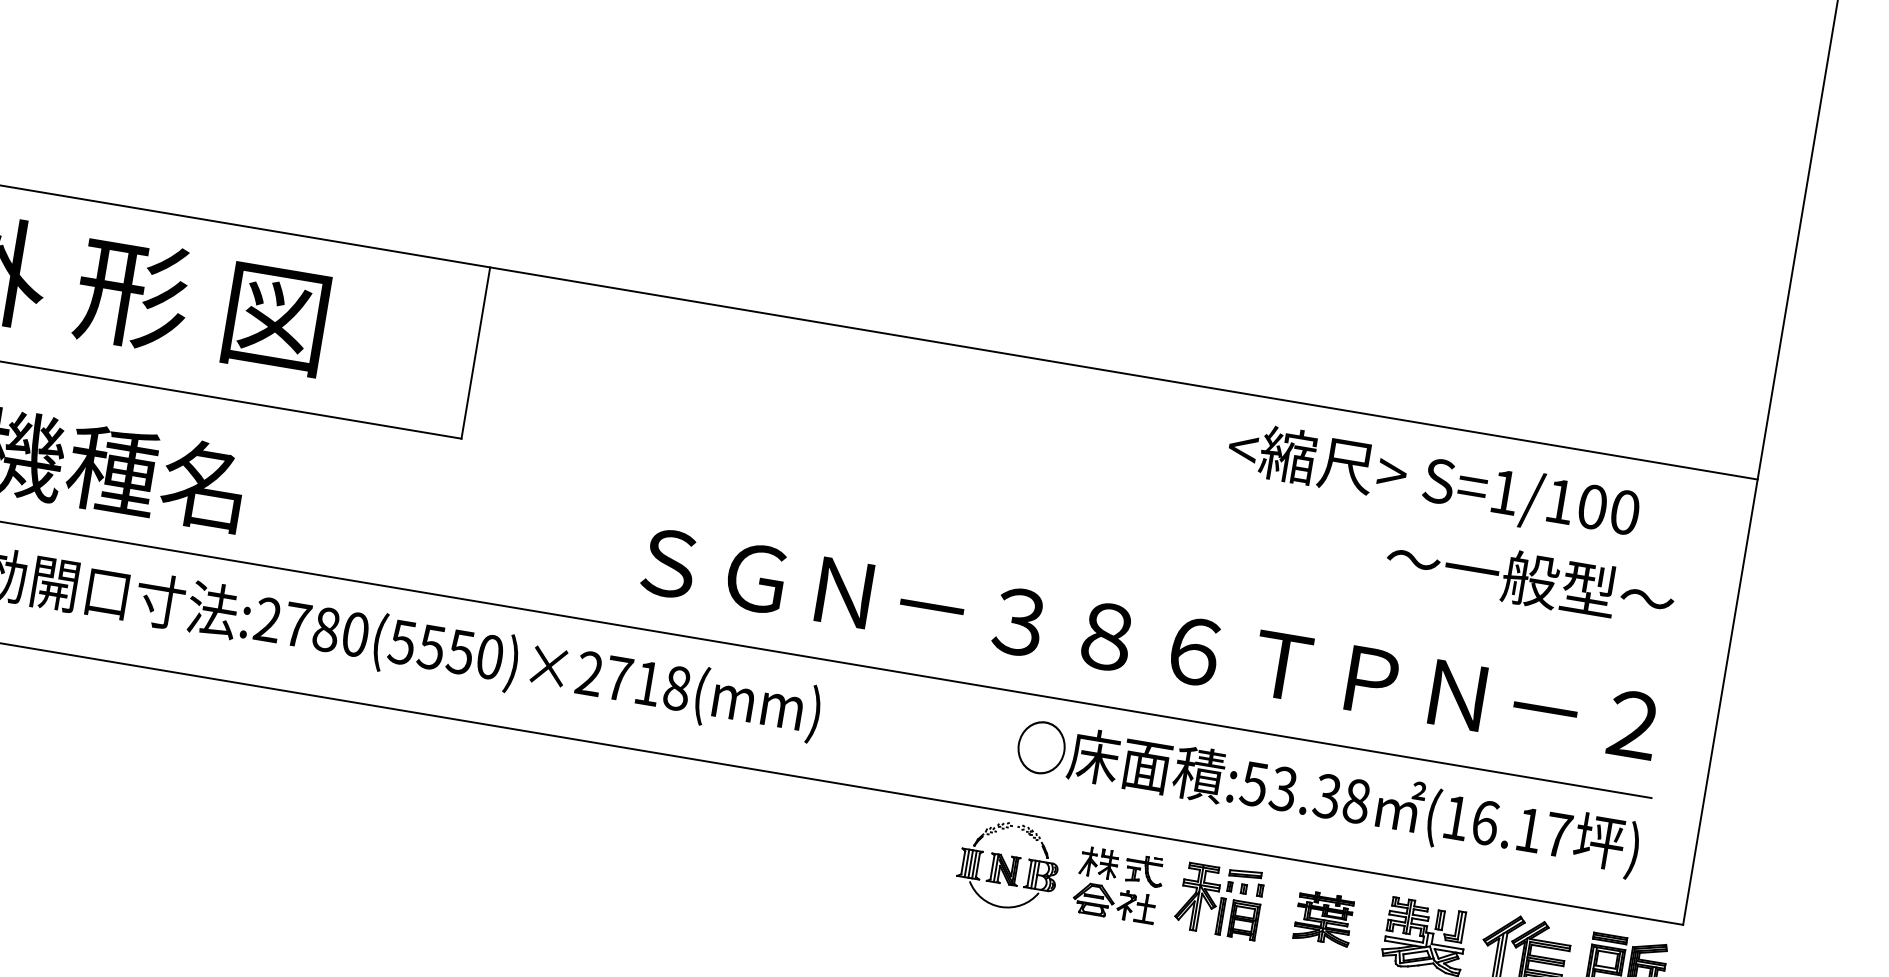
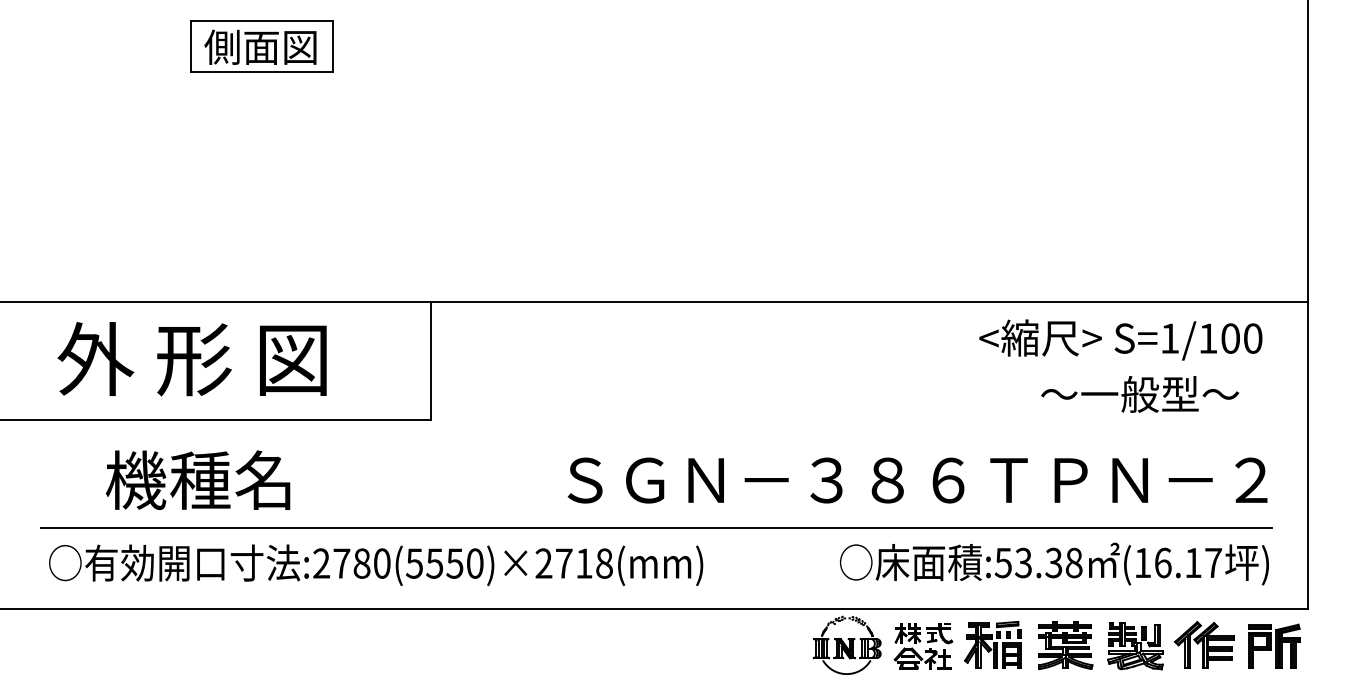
text: (1433, 481) -> (1120, 339), moved
text: (1529, 579) -> (1139, 394), moved
part: (1324, 918) -> (1065, 645), size x1.43

